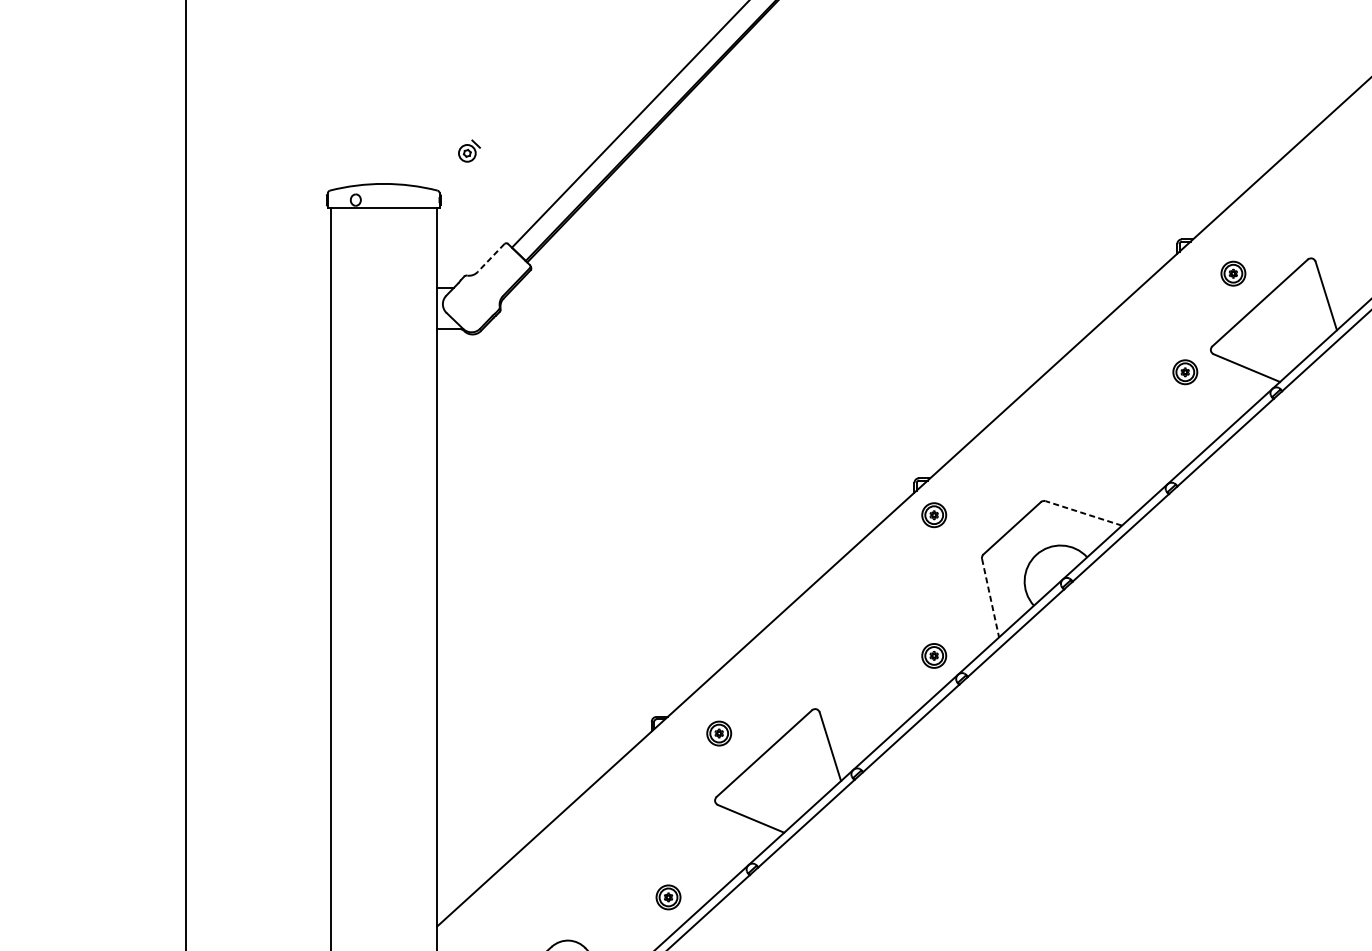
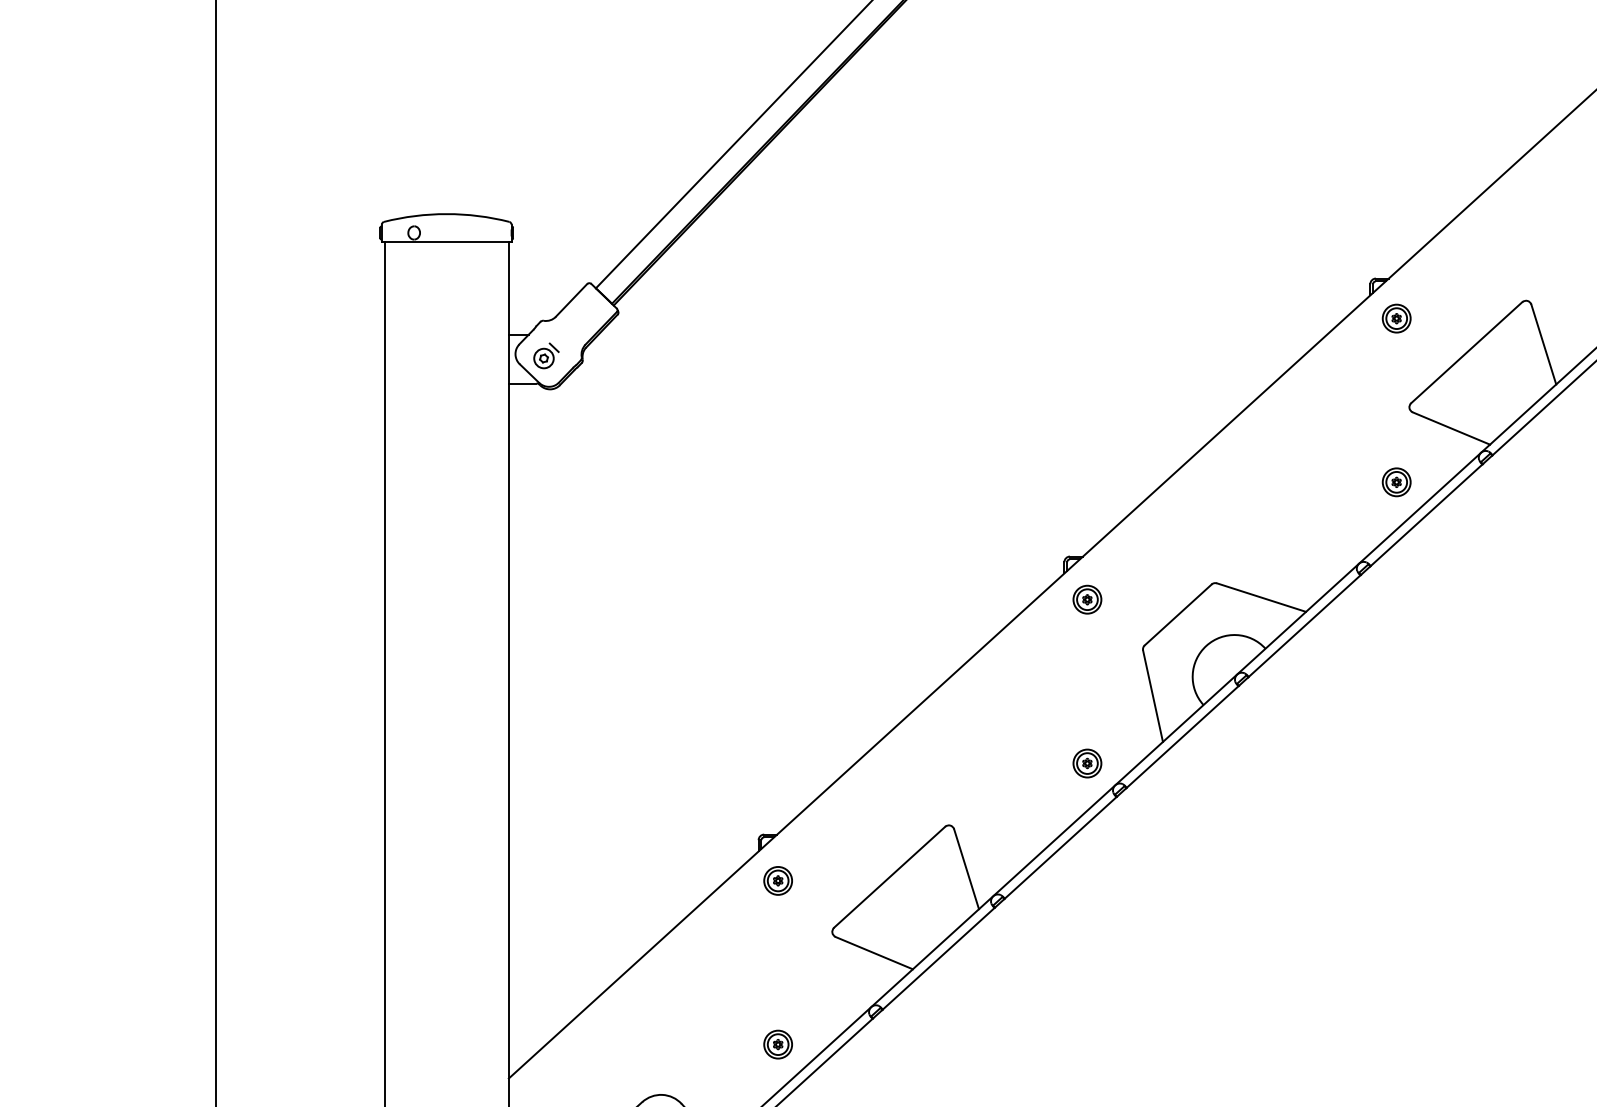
part: (469, 150) -> (546, 355), moved
line: (490, 258) -> (571, 300), dashed -> solid
part: (1233, 273) -> (1396, 318), moved
part: (1185, 372) -> (1396, 482), moved
line: (1083, 513) -> (1261, 597), dashed -> solid
line: (990, 598) -> (1153, 696), dashed -> solid
part: (718, 733) -> (777, 880), moved

